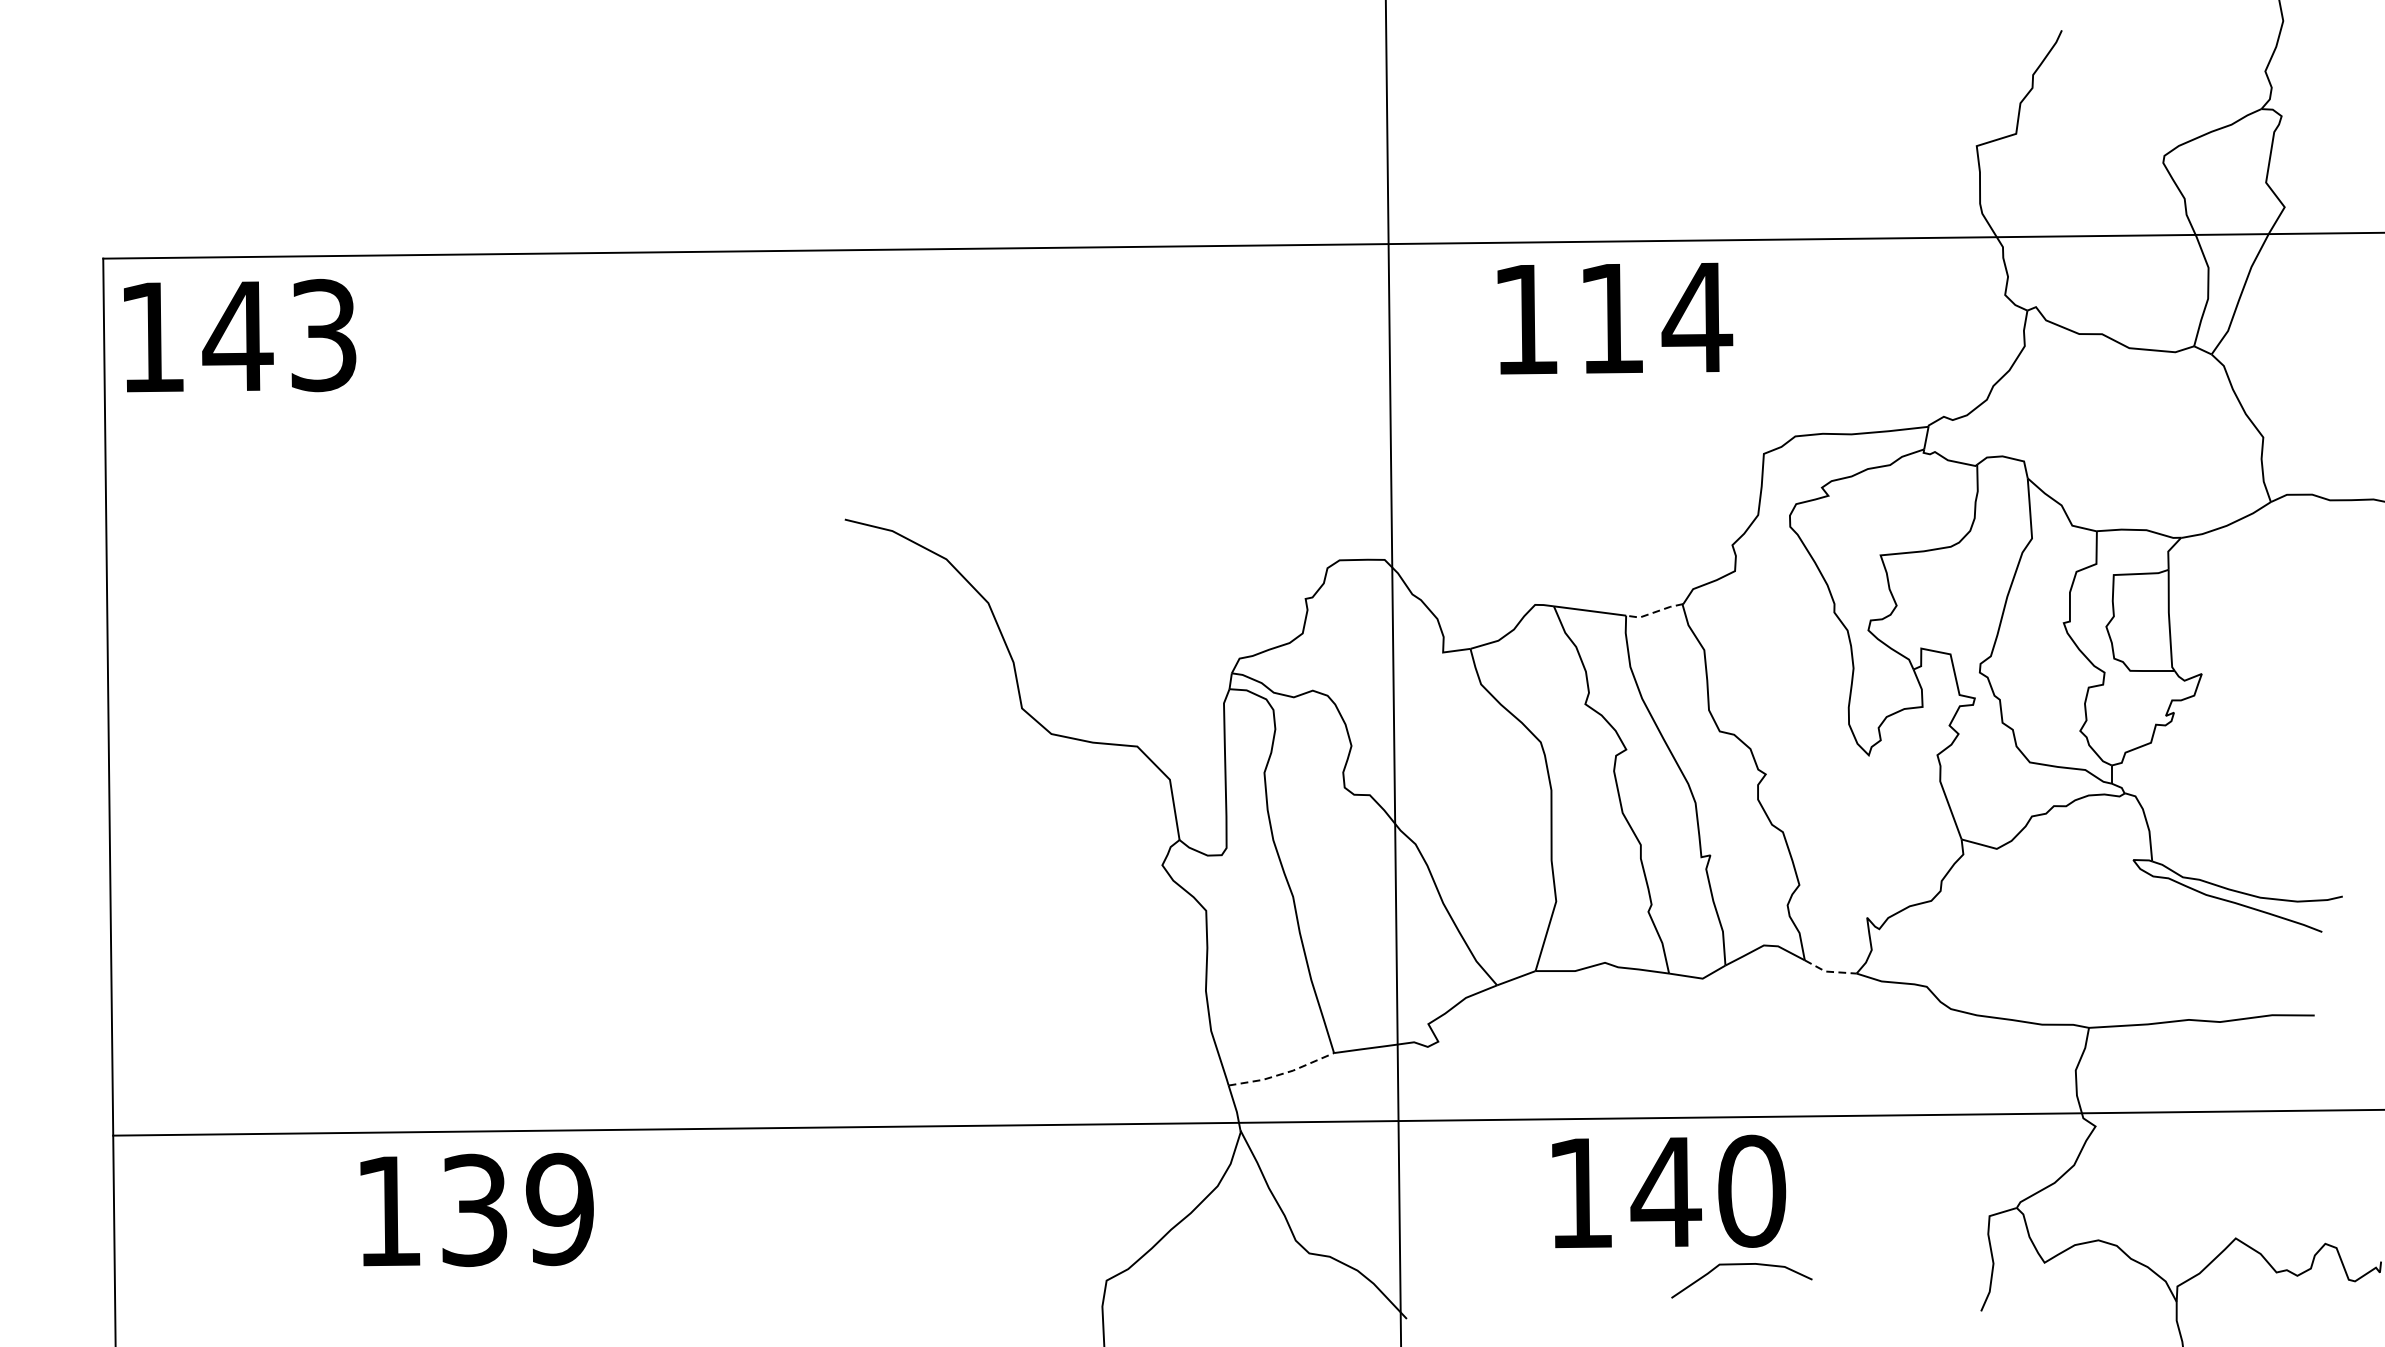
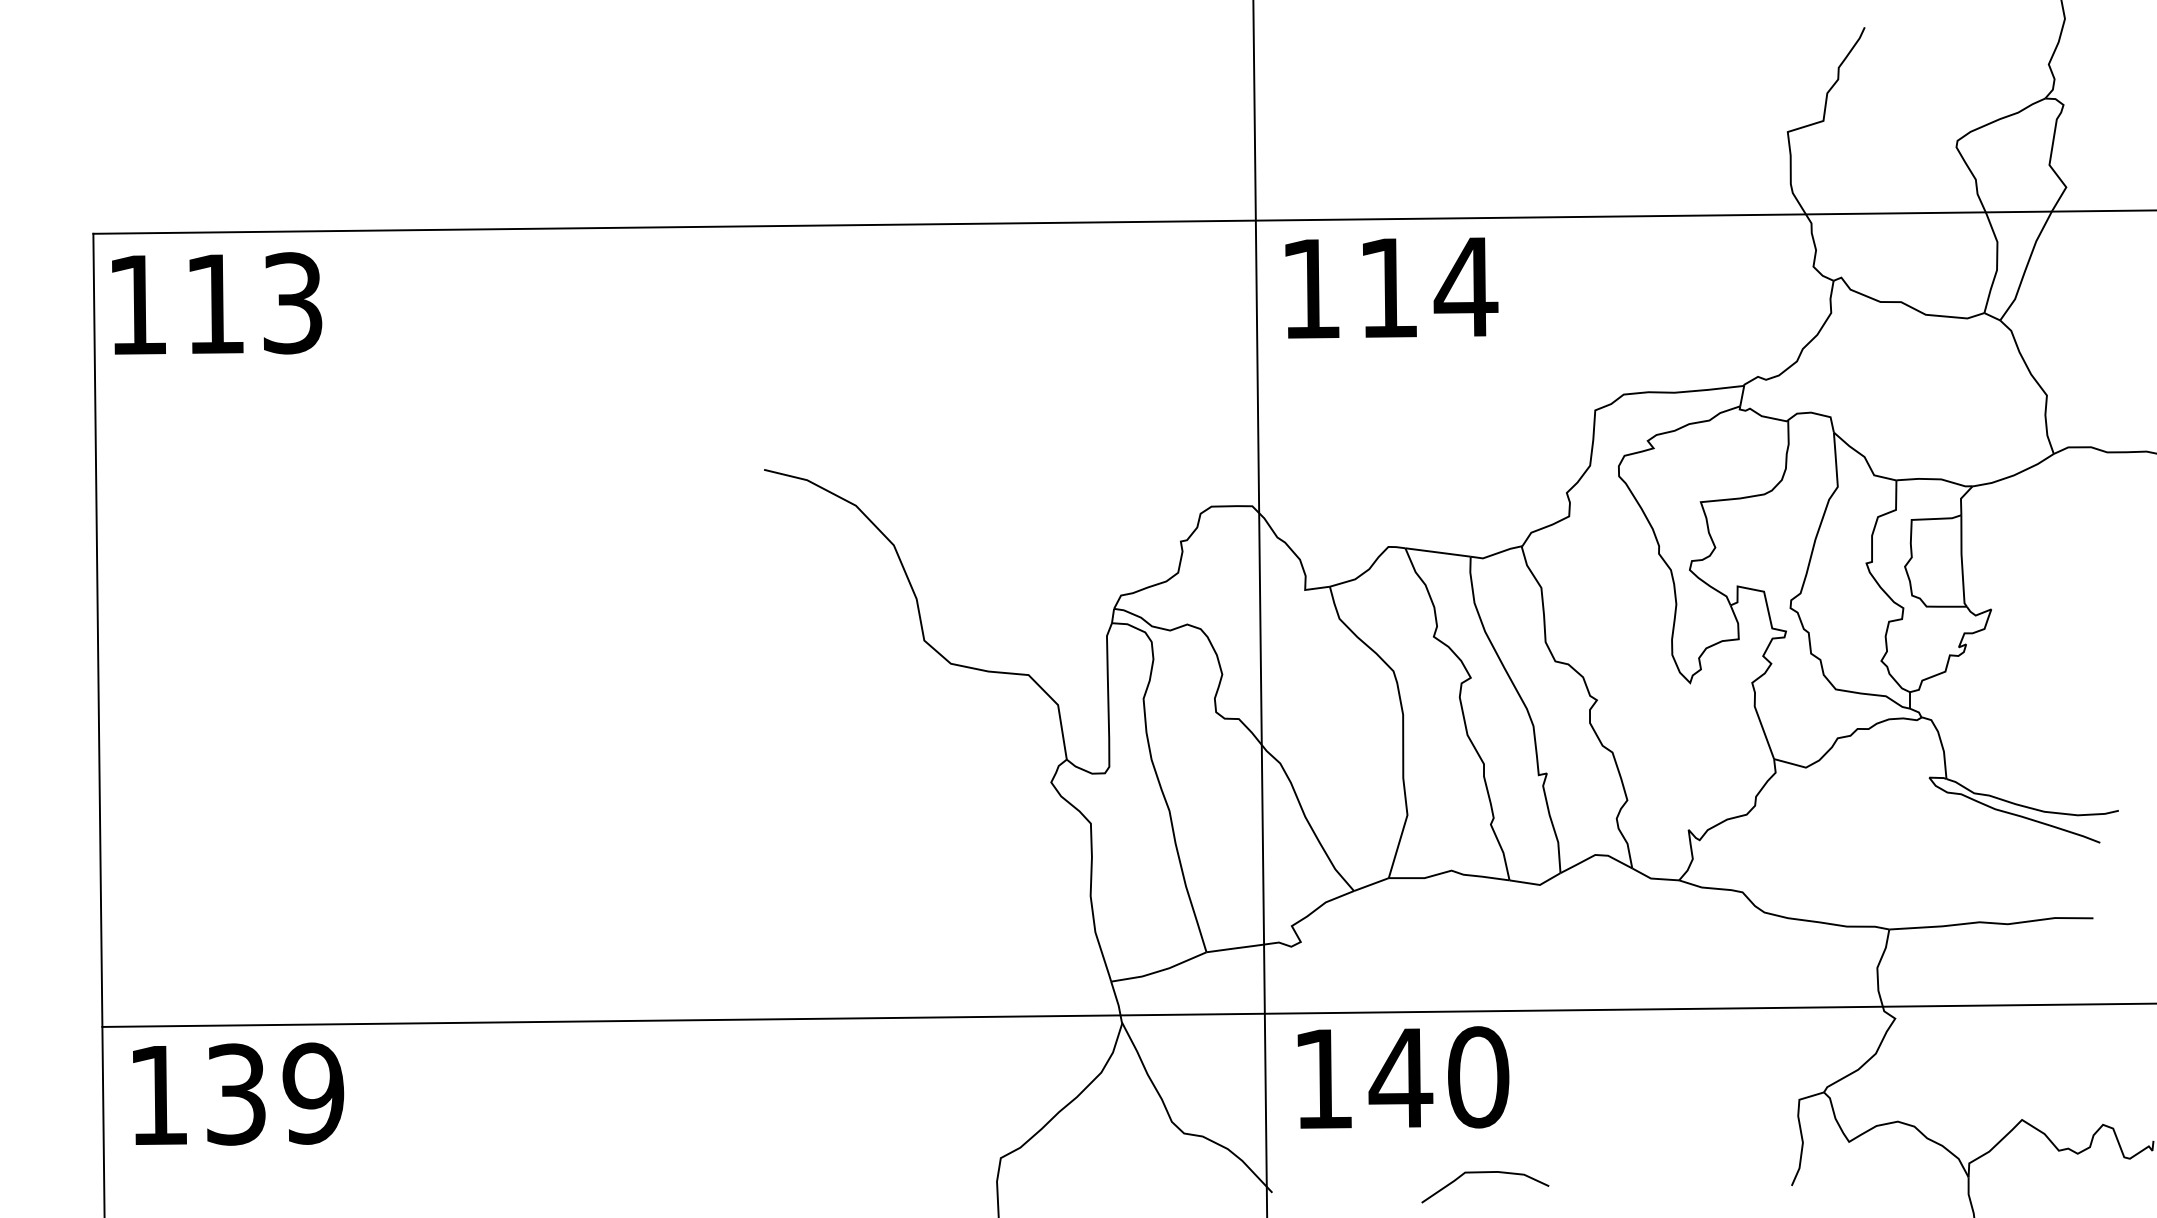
text: (1614, 318) -> (1391, 287), moved
text: (237, 335) -> (214, 303), 143 -> 113
line: (1654, 612) -> (1496, 553), dashed -> solid
line: (1828, 971) -> (1653, 878), dashed -> solid
line: (1283, 1074) -> (1160, 971), dashed -> solid
text: (1669, 1191) -> (1403, 1077), moved
text: (477, 1209) -> (238, 1093), moved
curve: (1742, 1265) -> (1485, 1173), moved

